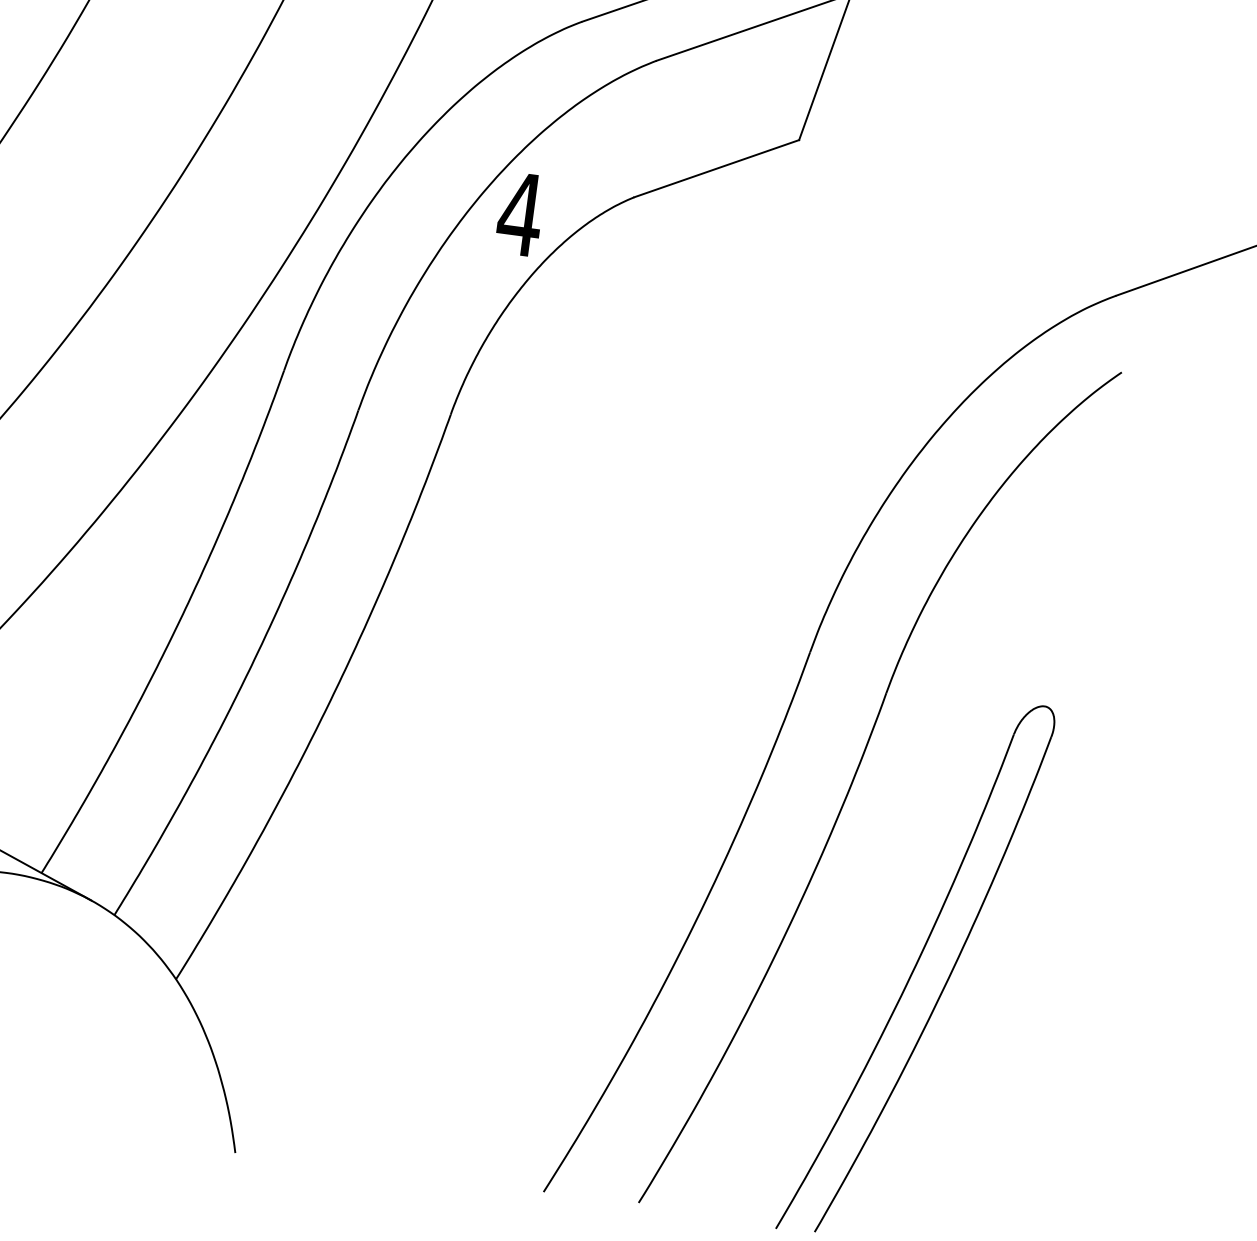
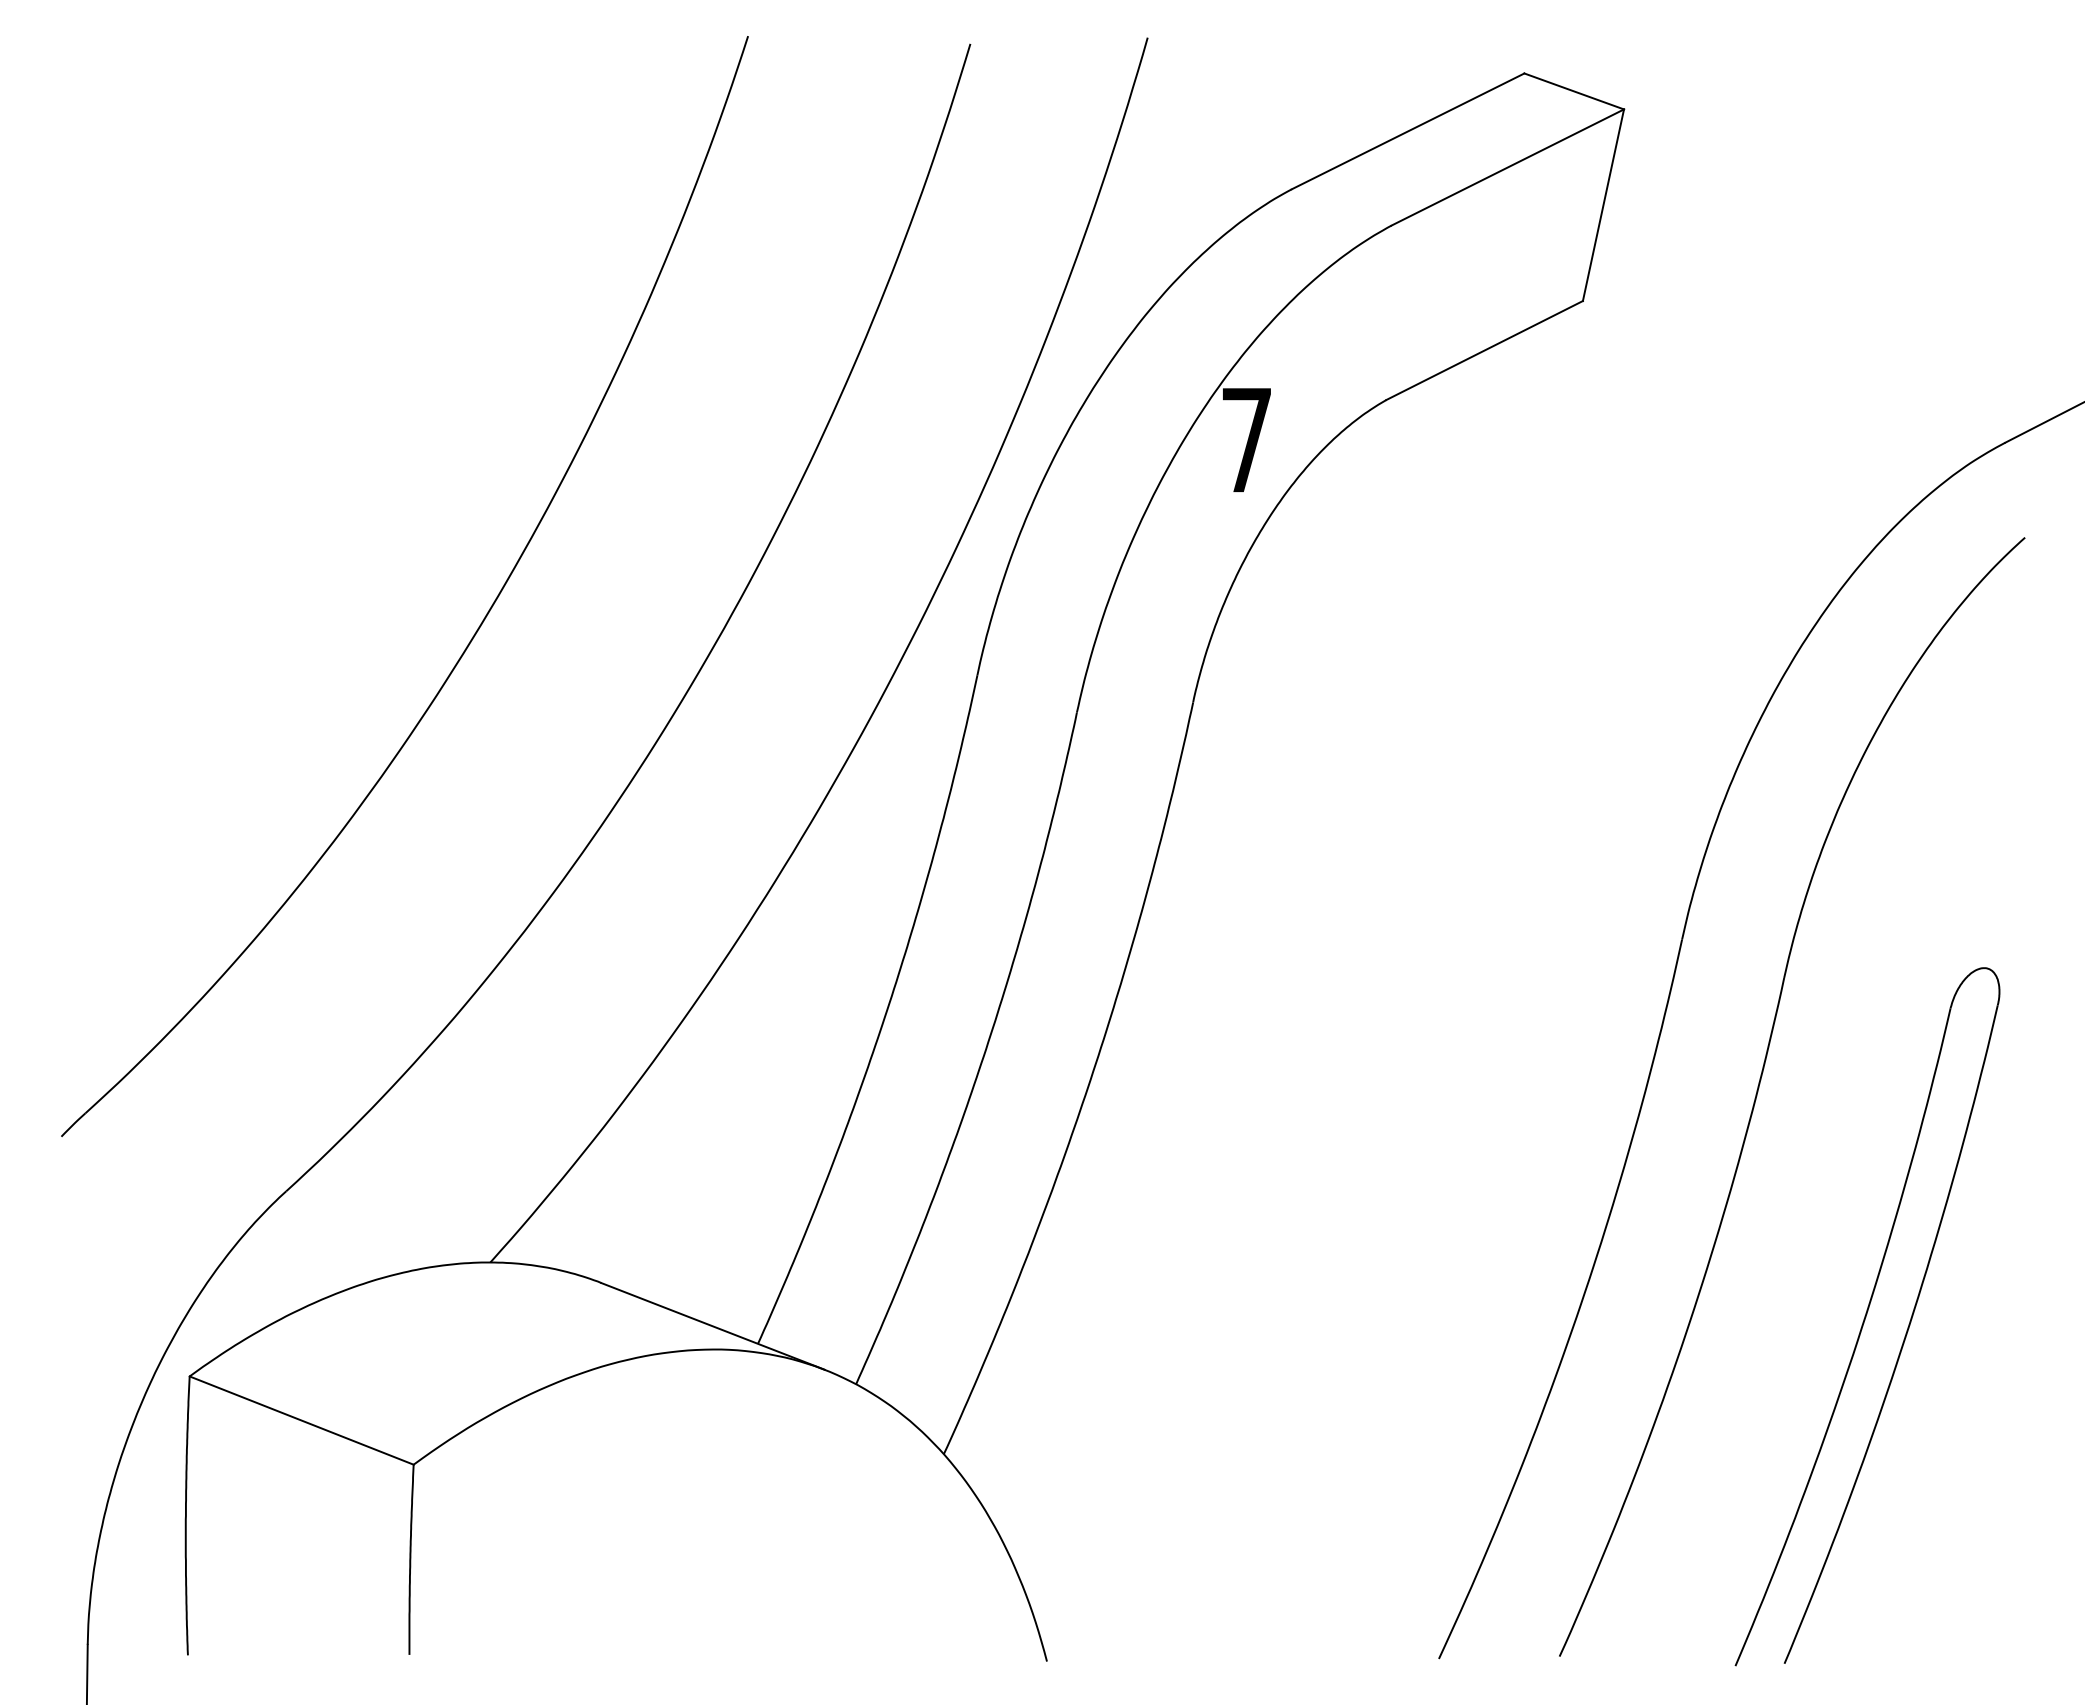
text: (520, 214) -> (1246, 440), 4 -> 7

